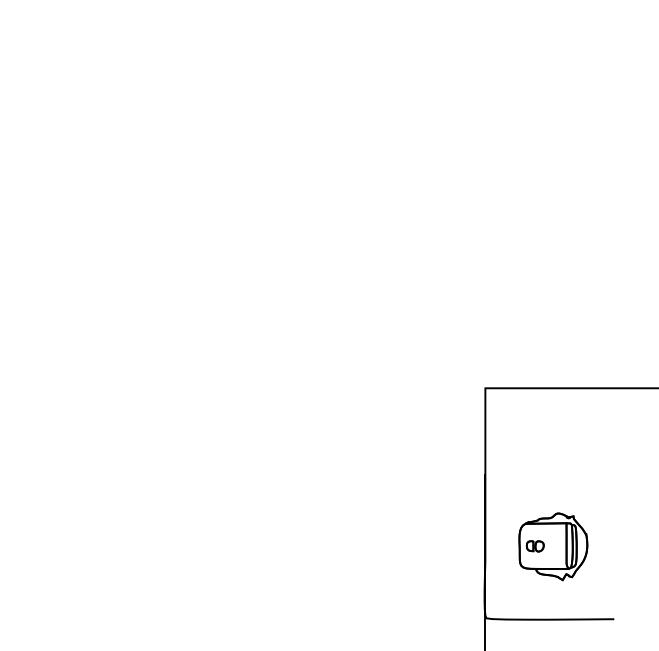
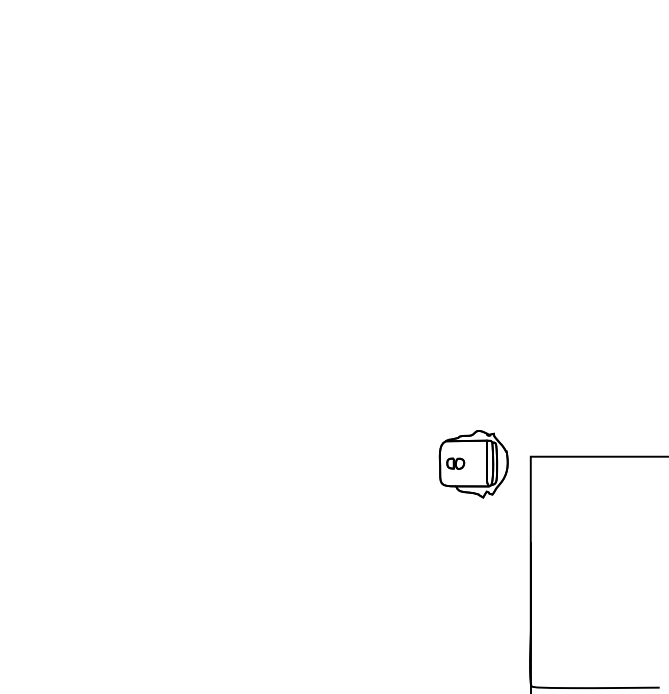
part: (553, 547) -> (473, 464), moved

